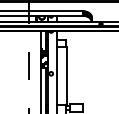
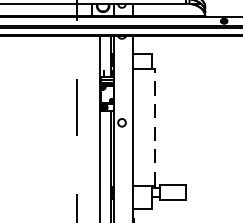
line: (67, 76) -> (155, 128), solid -> dashed

